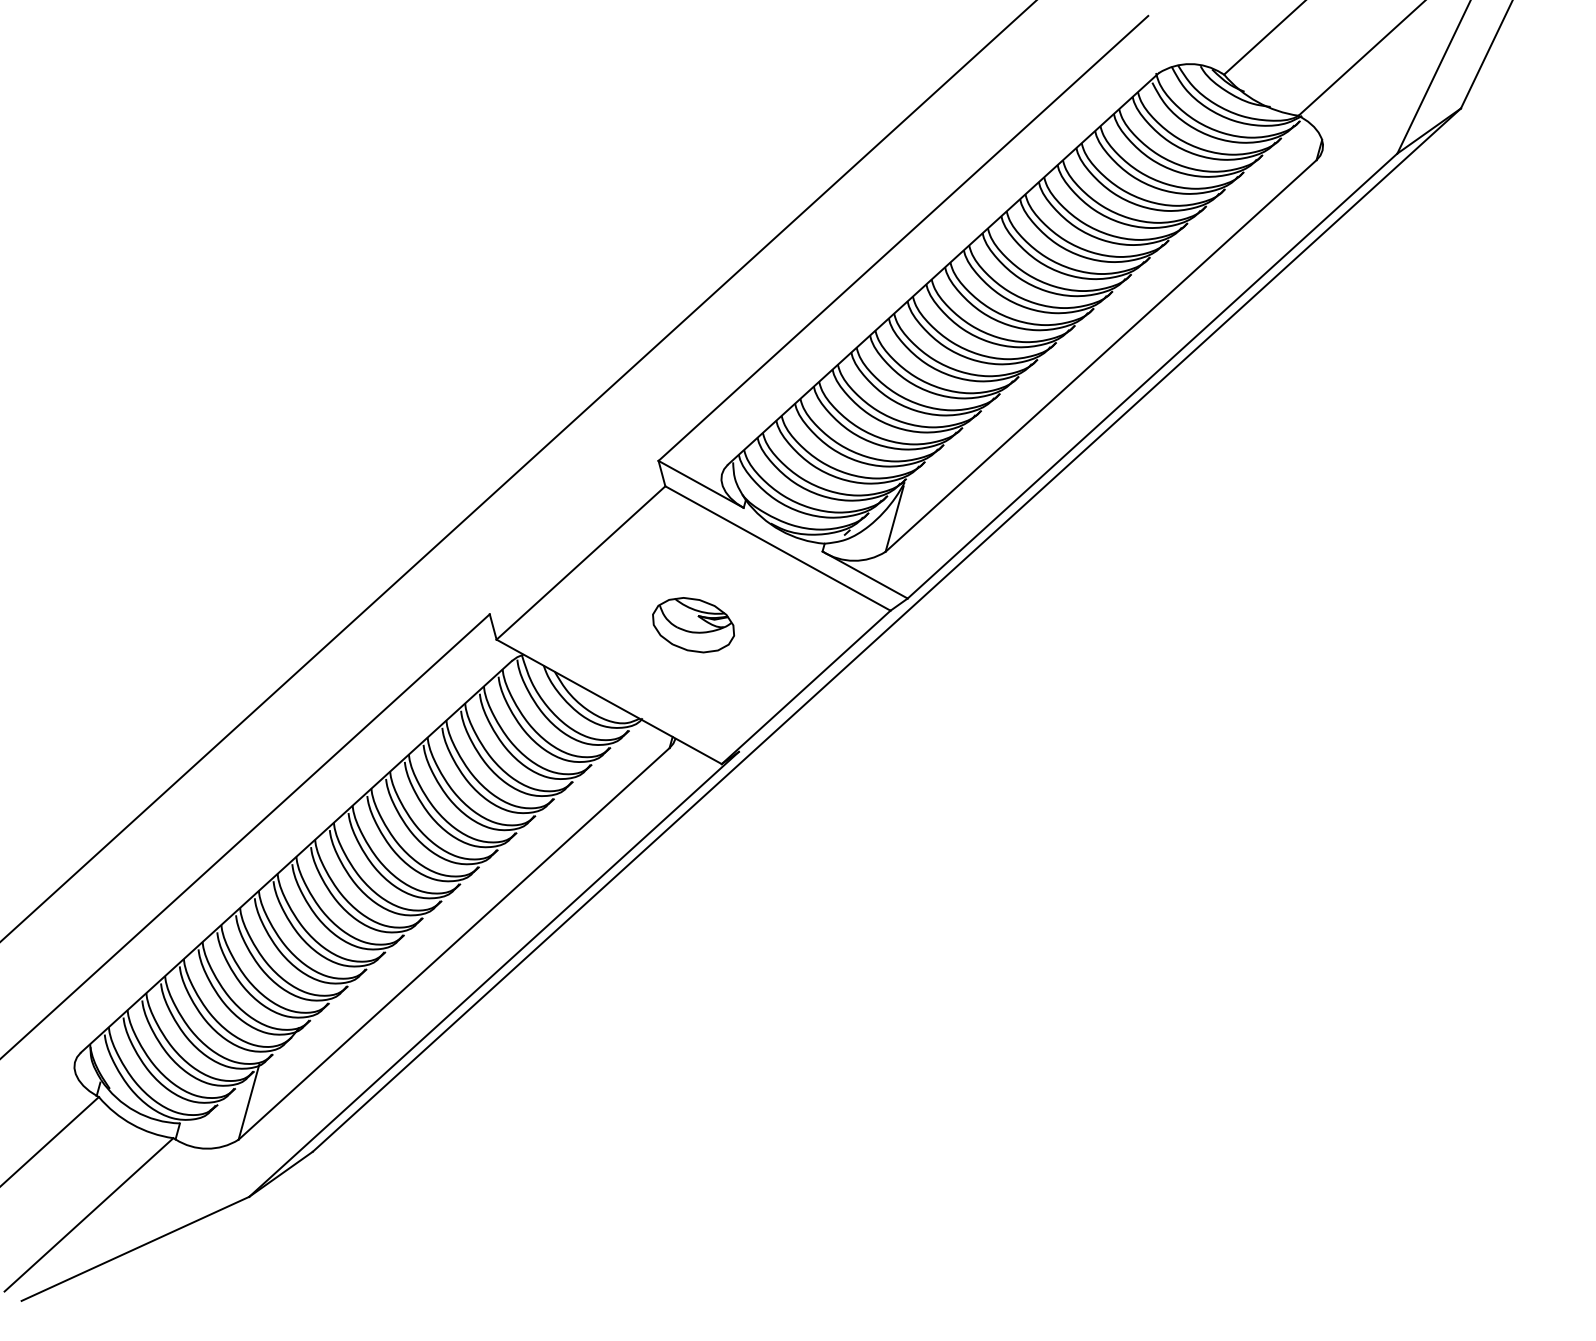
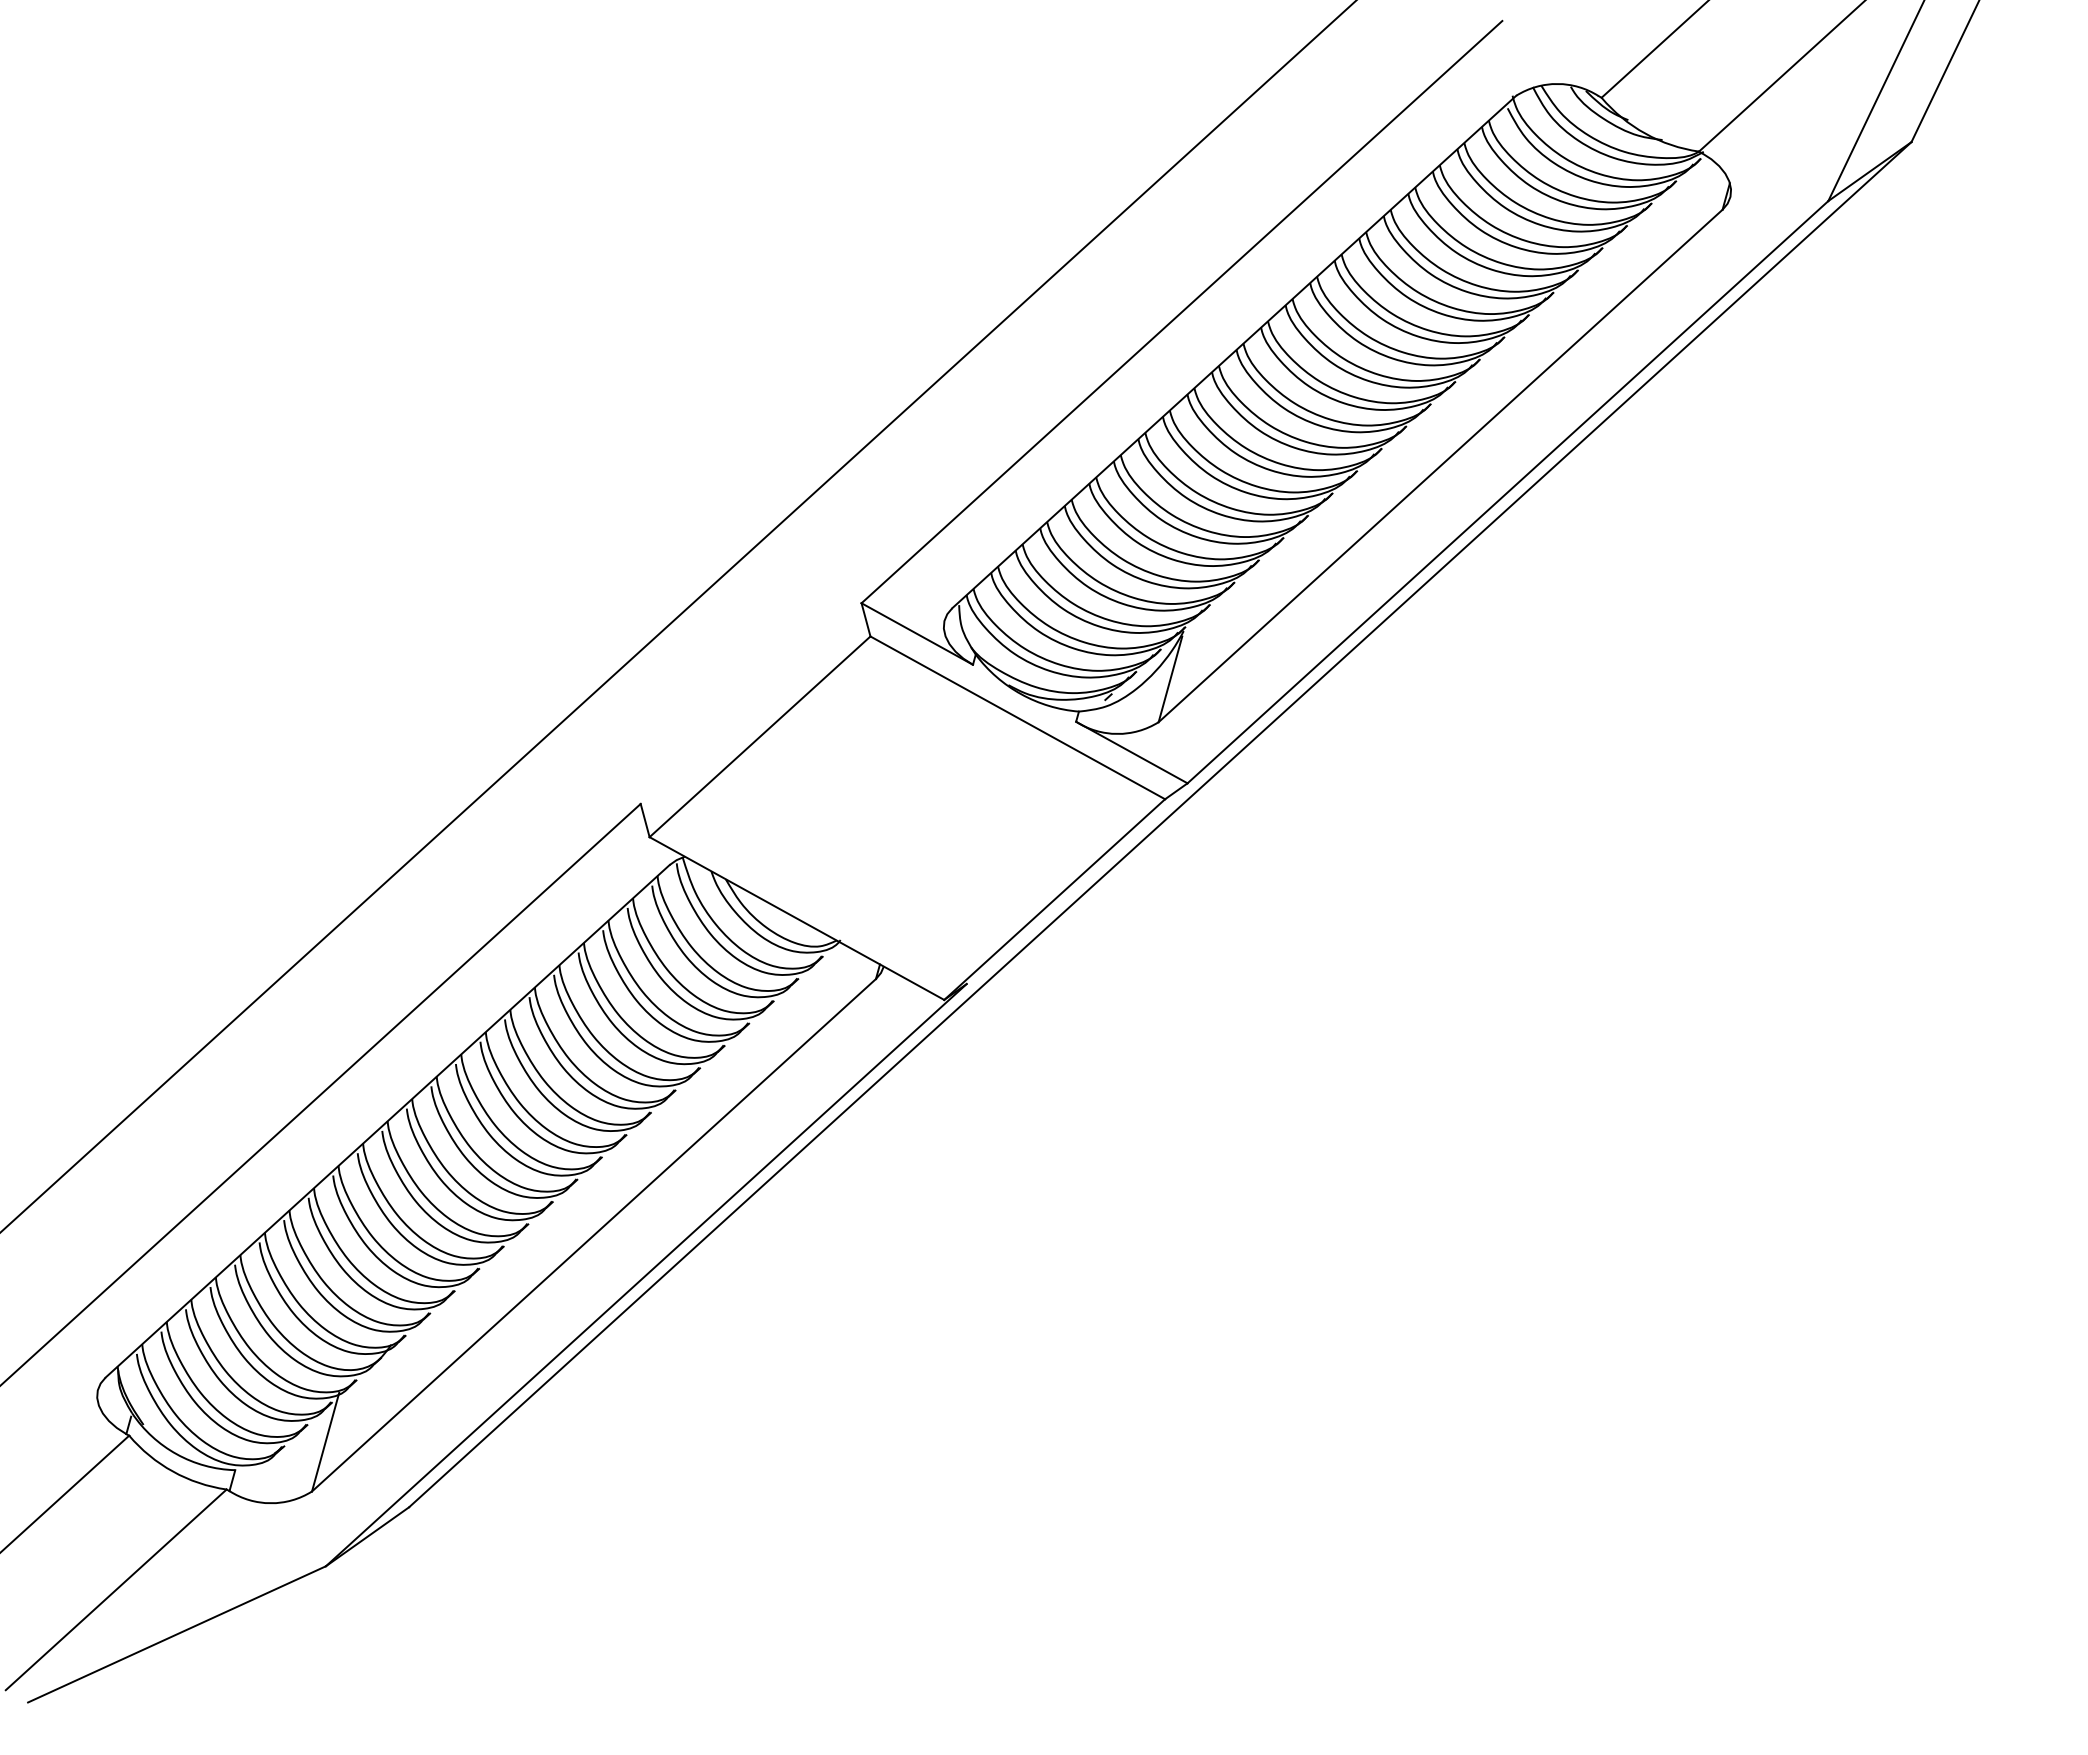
part: (693, 624) -> (907, 817), removed

